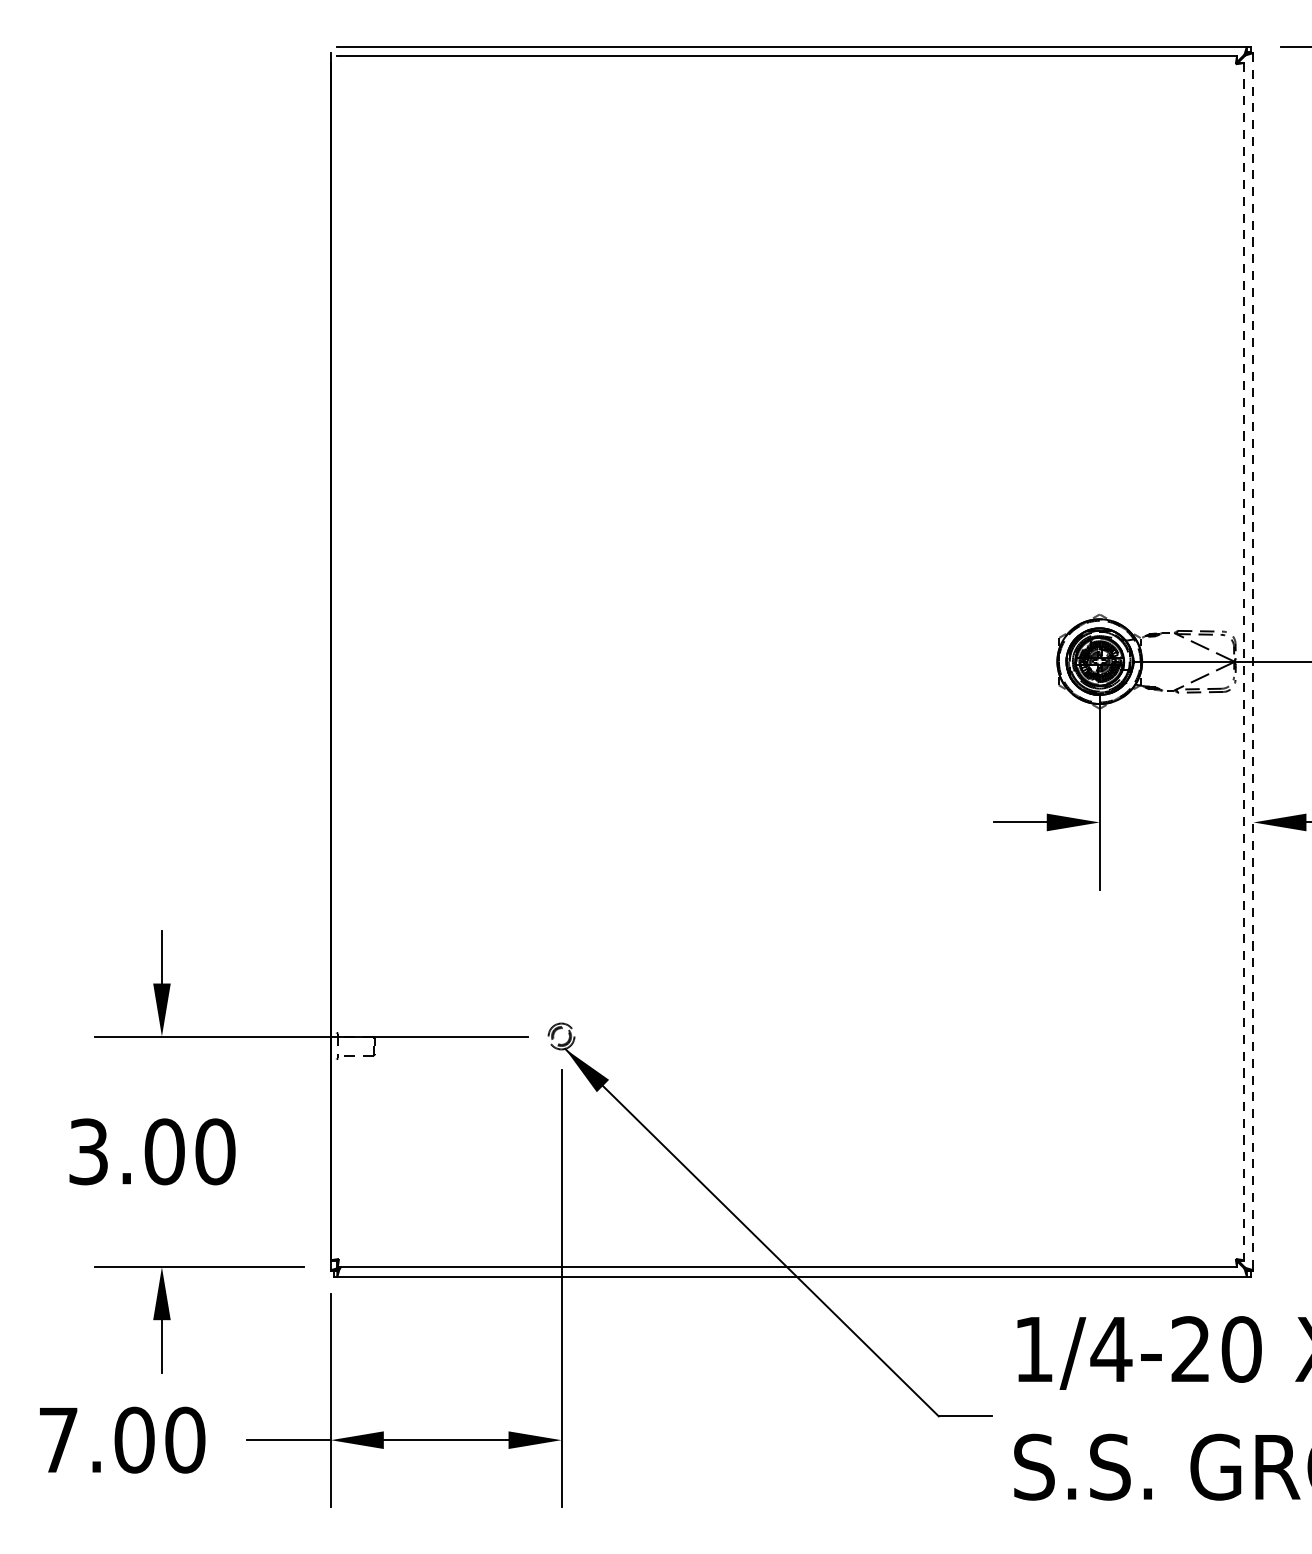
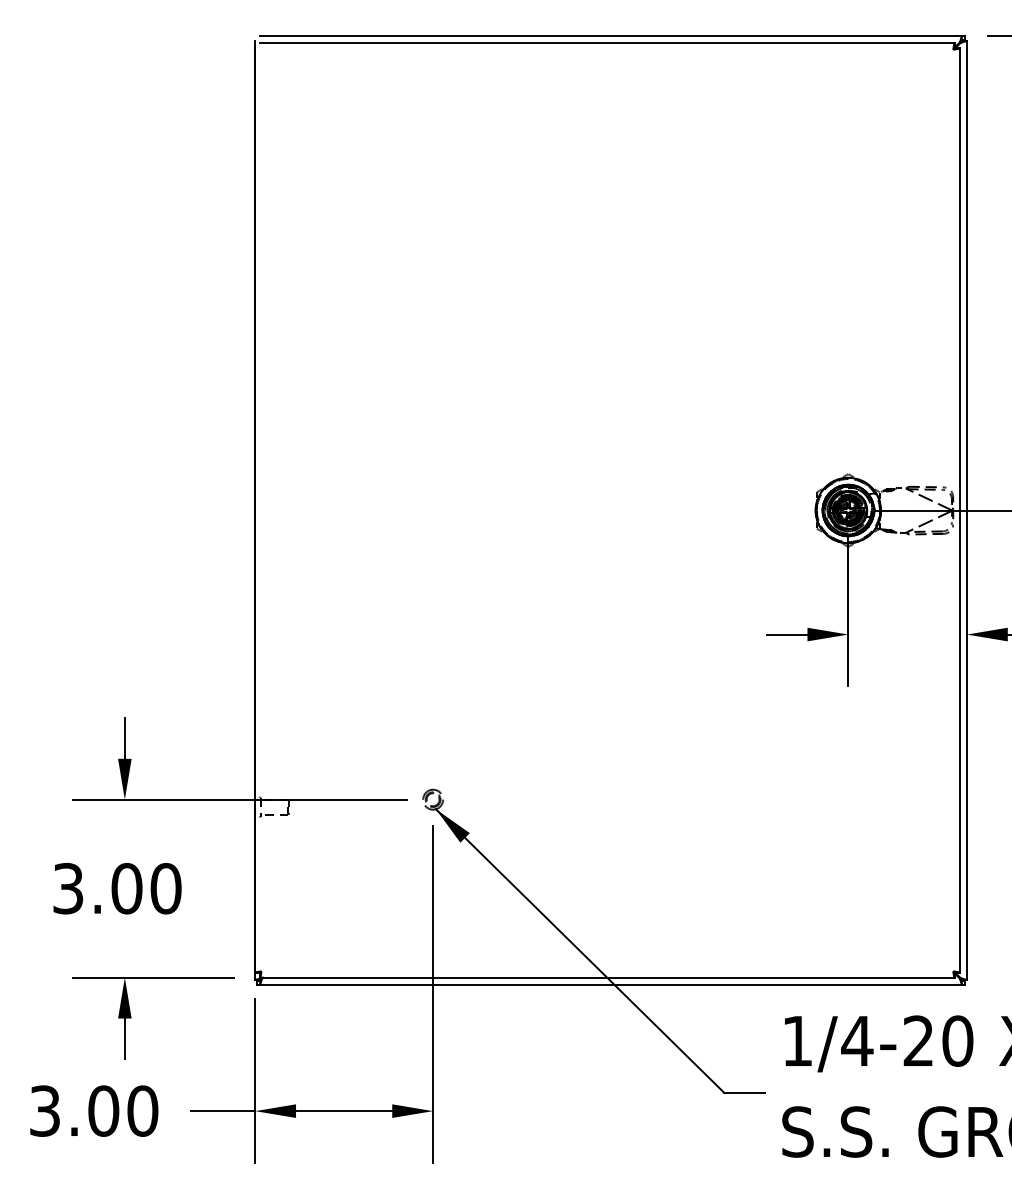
line: (1252, 661) -> (966, 510), dashed -> solid
line: (1243, 662) -> (959, 511), dashed -> solid
text: (57, 1439) -> (44, 1110), 7.00 -> 3.00

